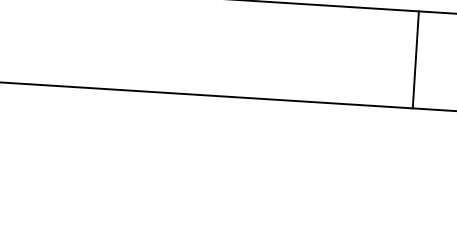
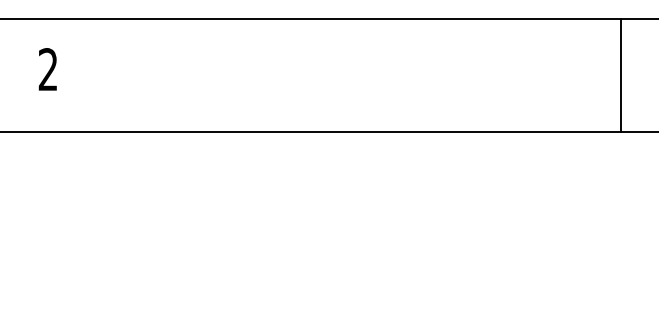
line: (415, 59) -> (620, 74), moved

